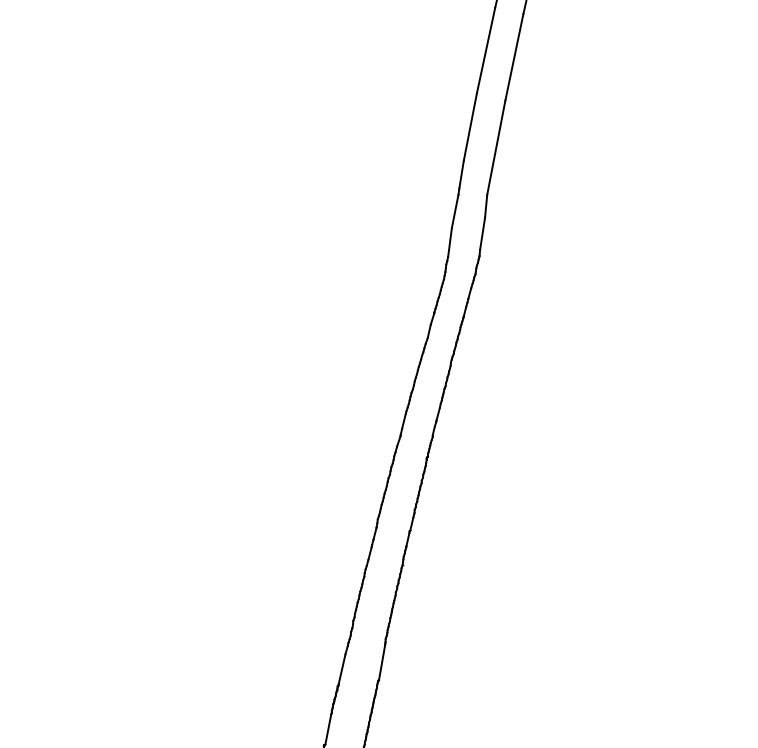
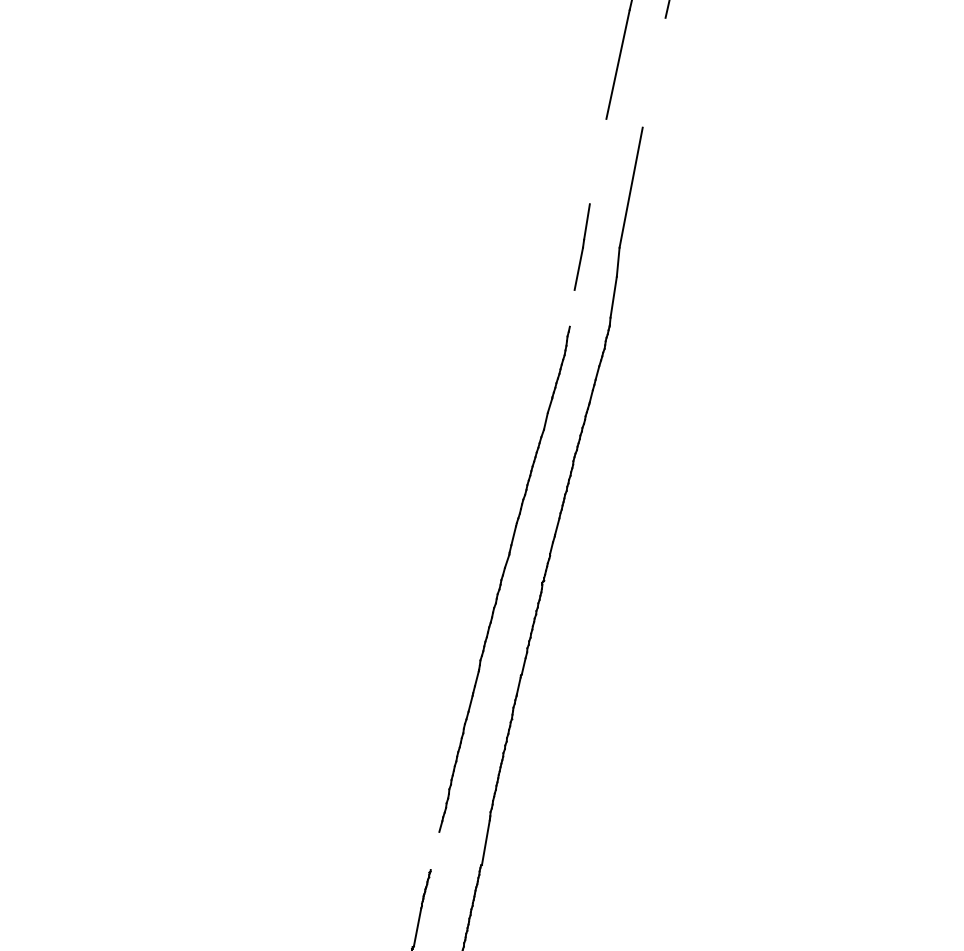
line: (514, 57) -> (654, 73), removed
line: (469, 126) -> (597, 160), removed
line: (449, 242) -> (571, 308), removed
line: (341, 669) -> (434, 851), removed

